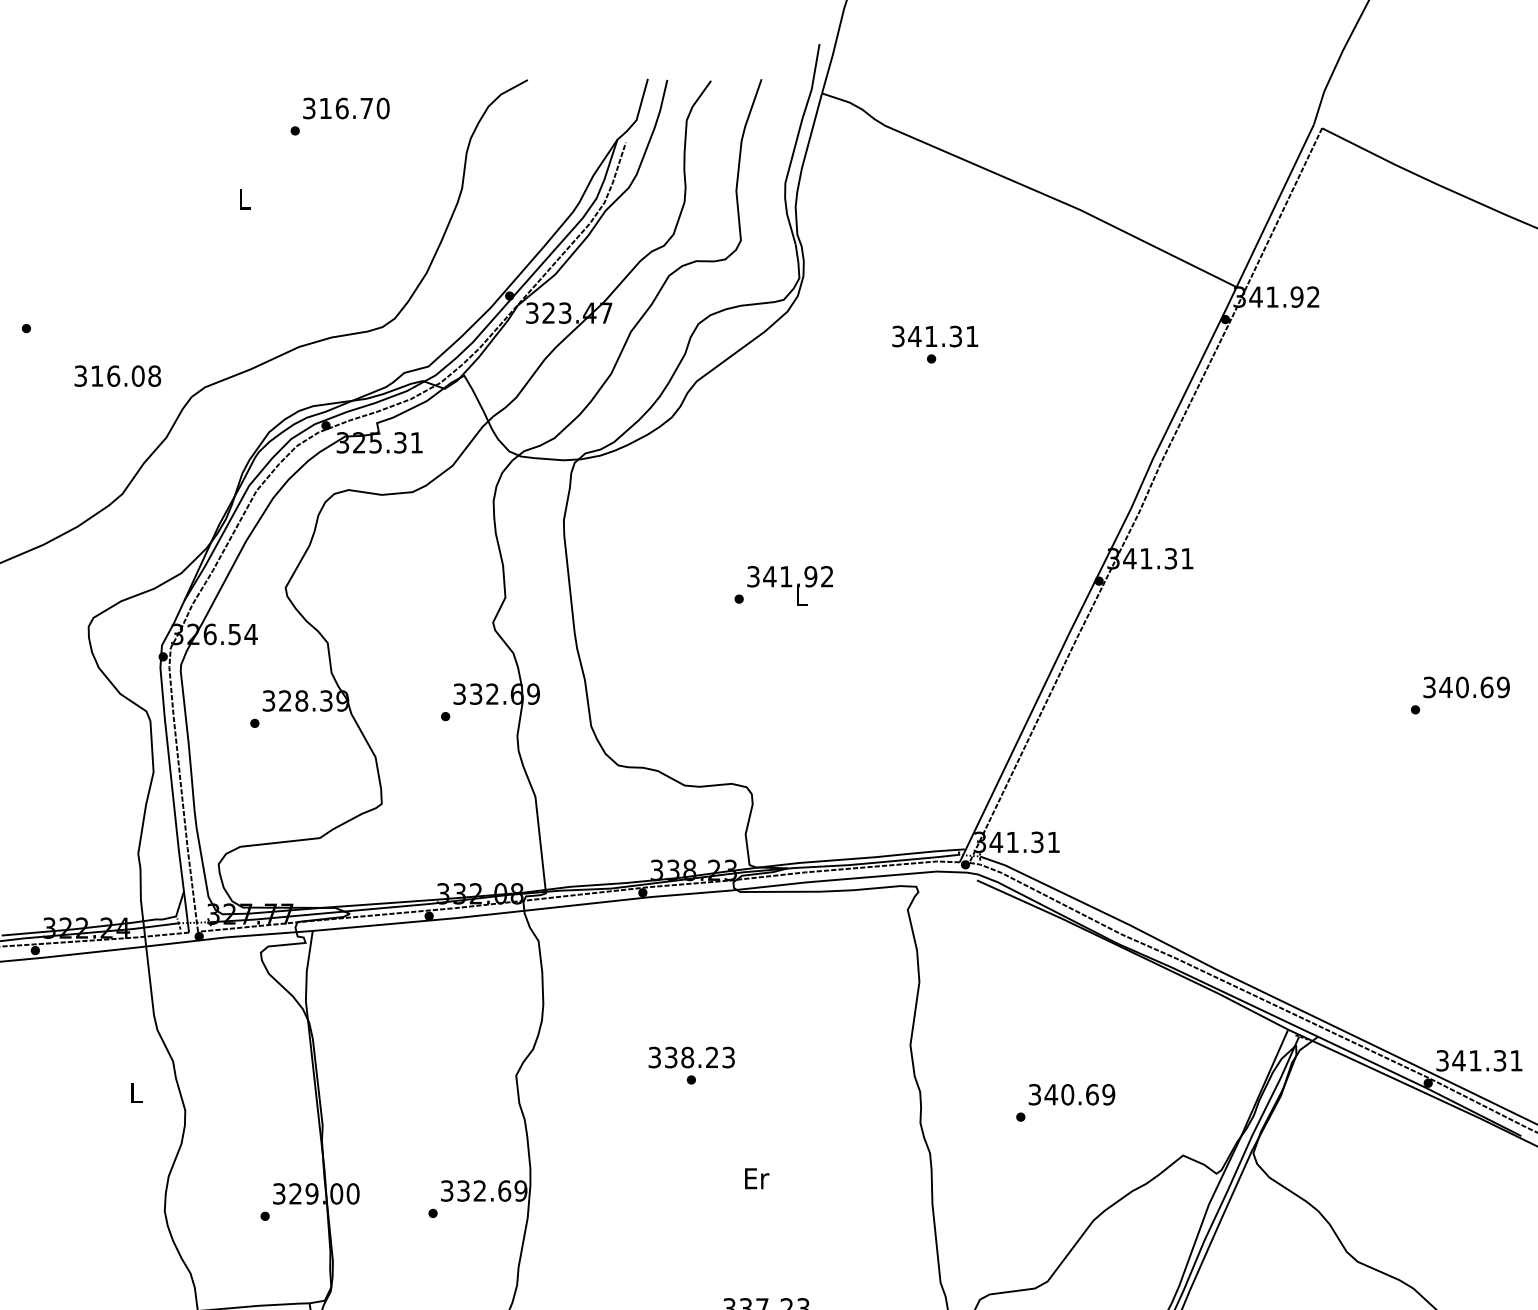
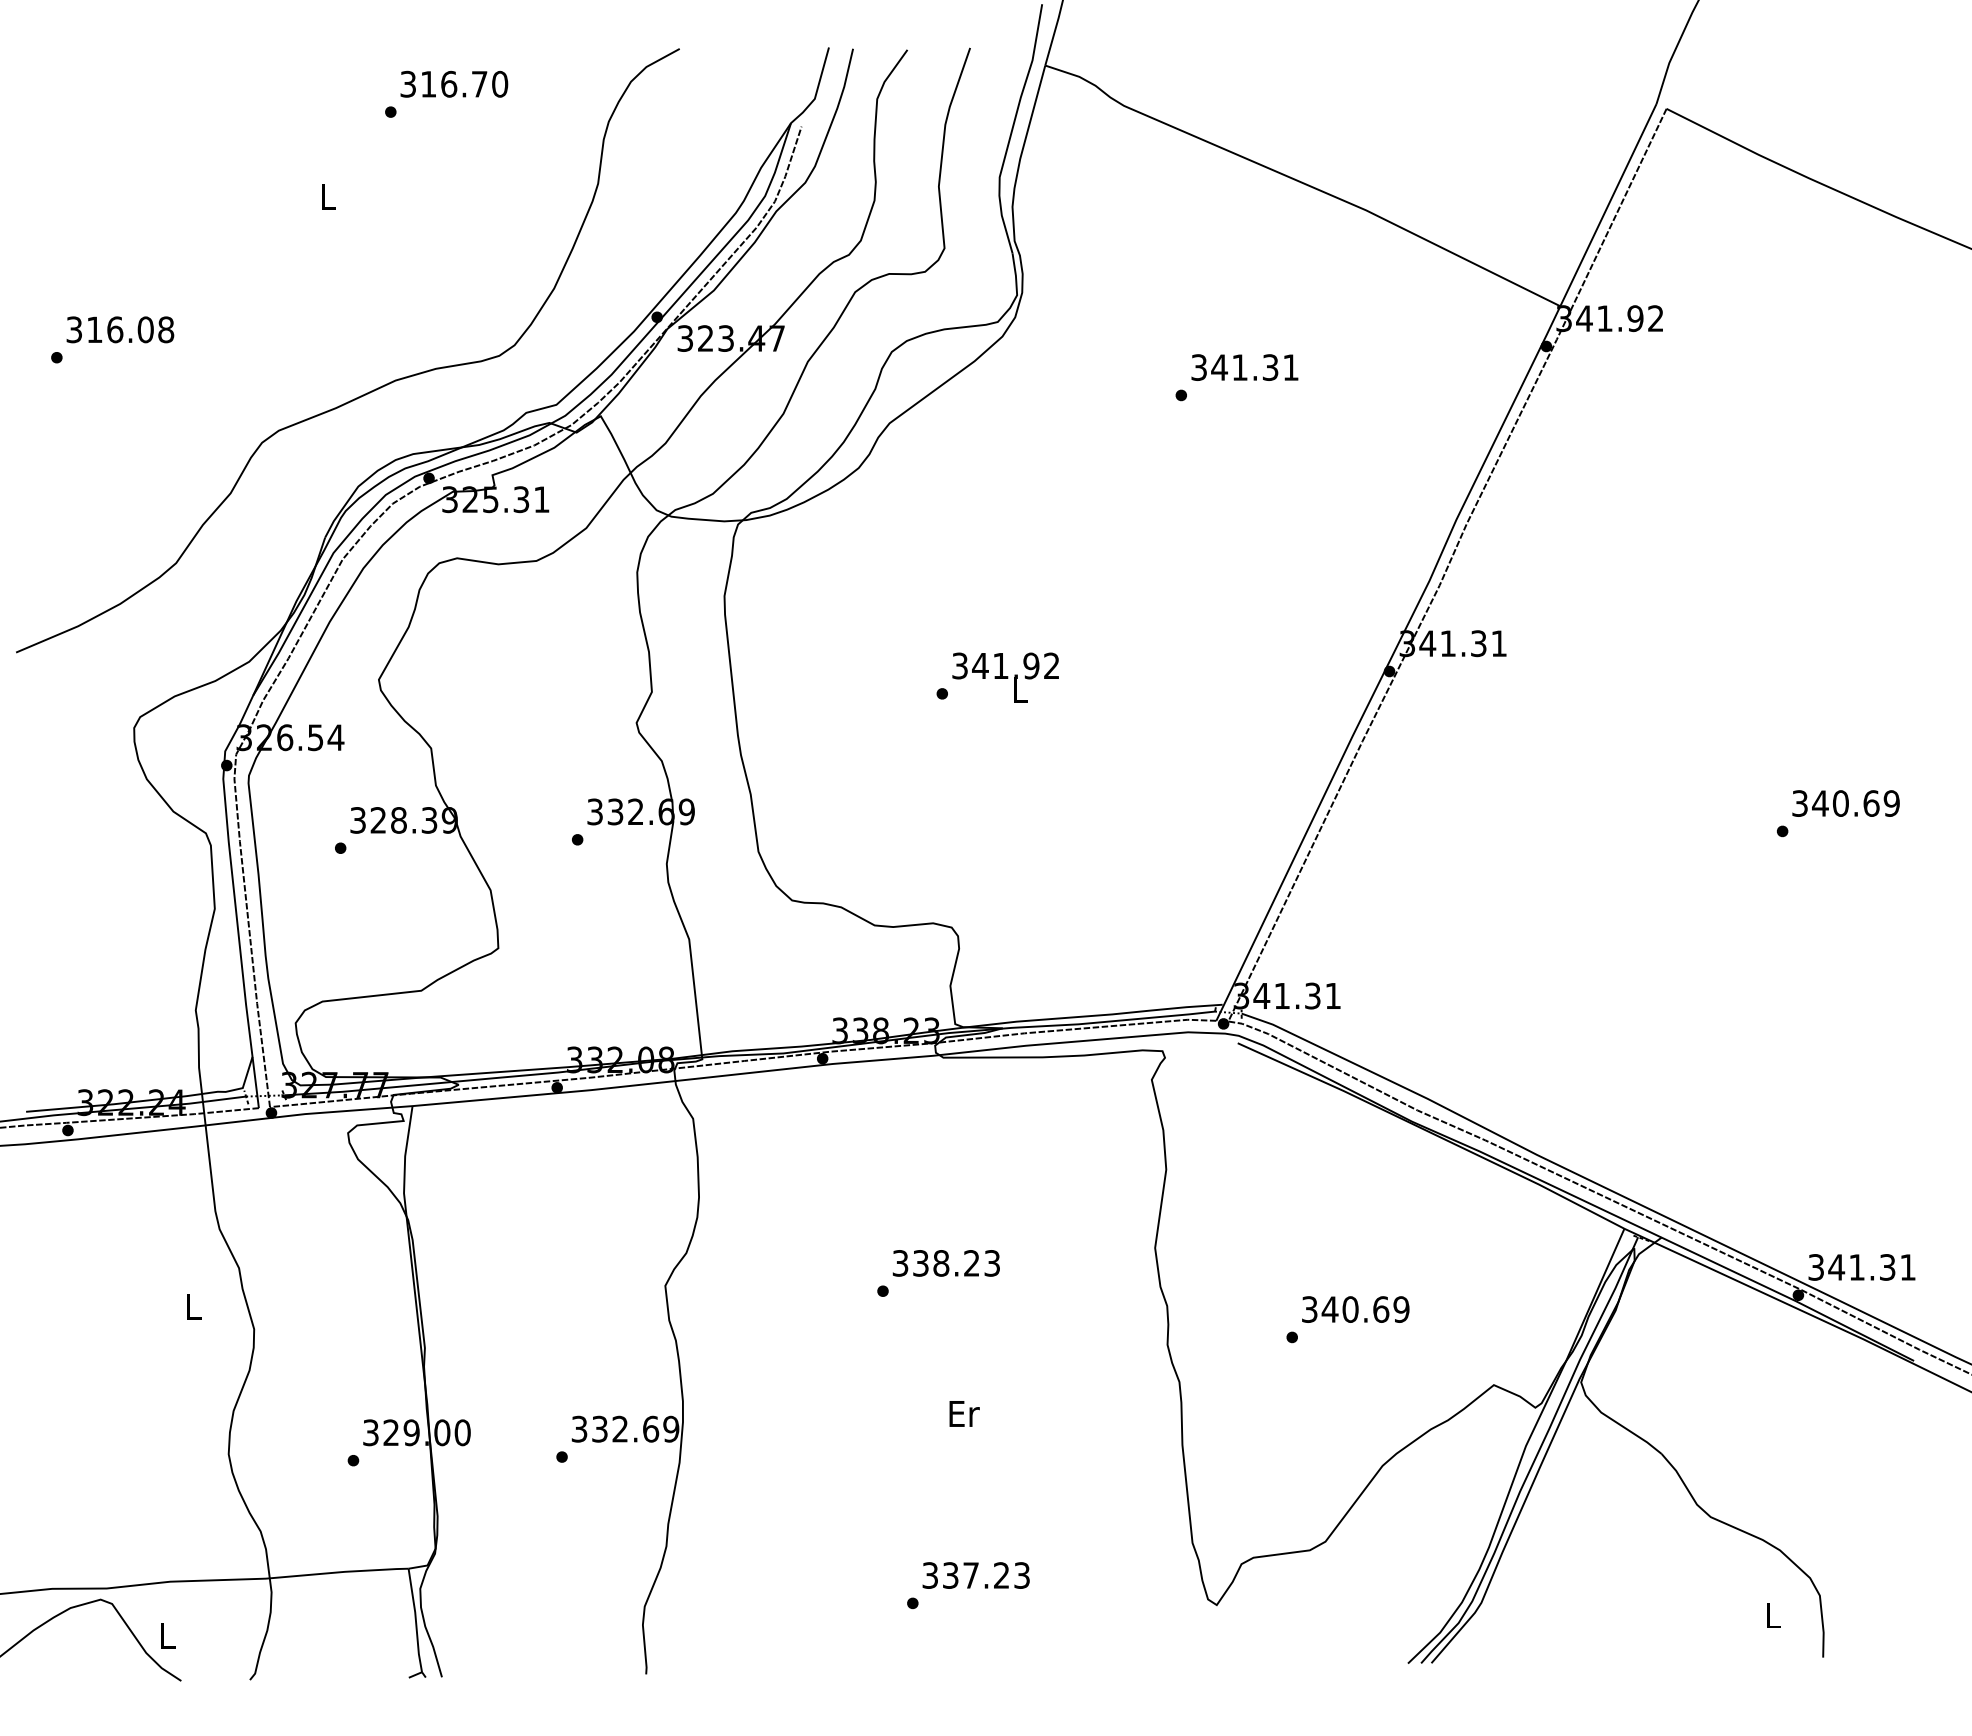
text: (934, 336) -> (1244, 367), moved
text: (117, 375) -> (120, 329), moved
text: (691, 1057) -> (945, 1263), moved

